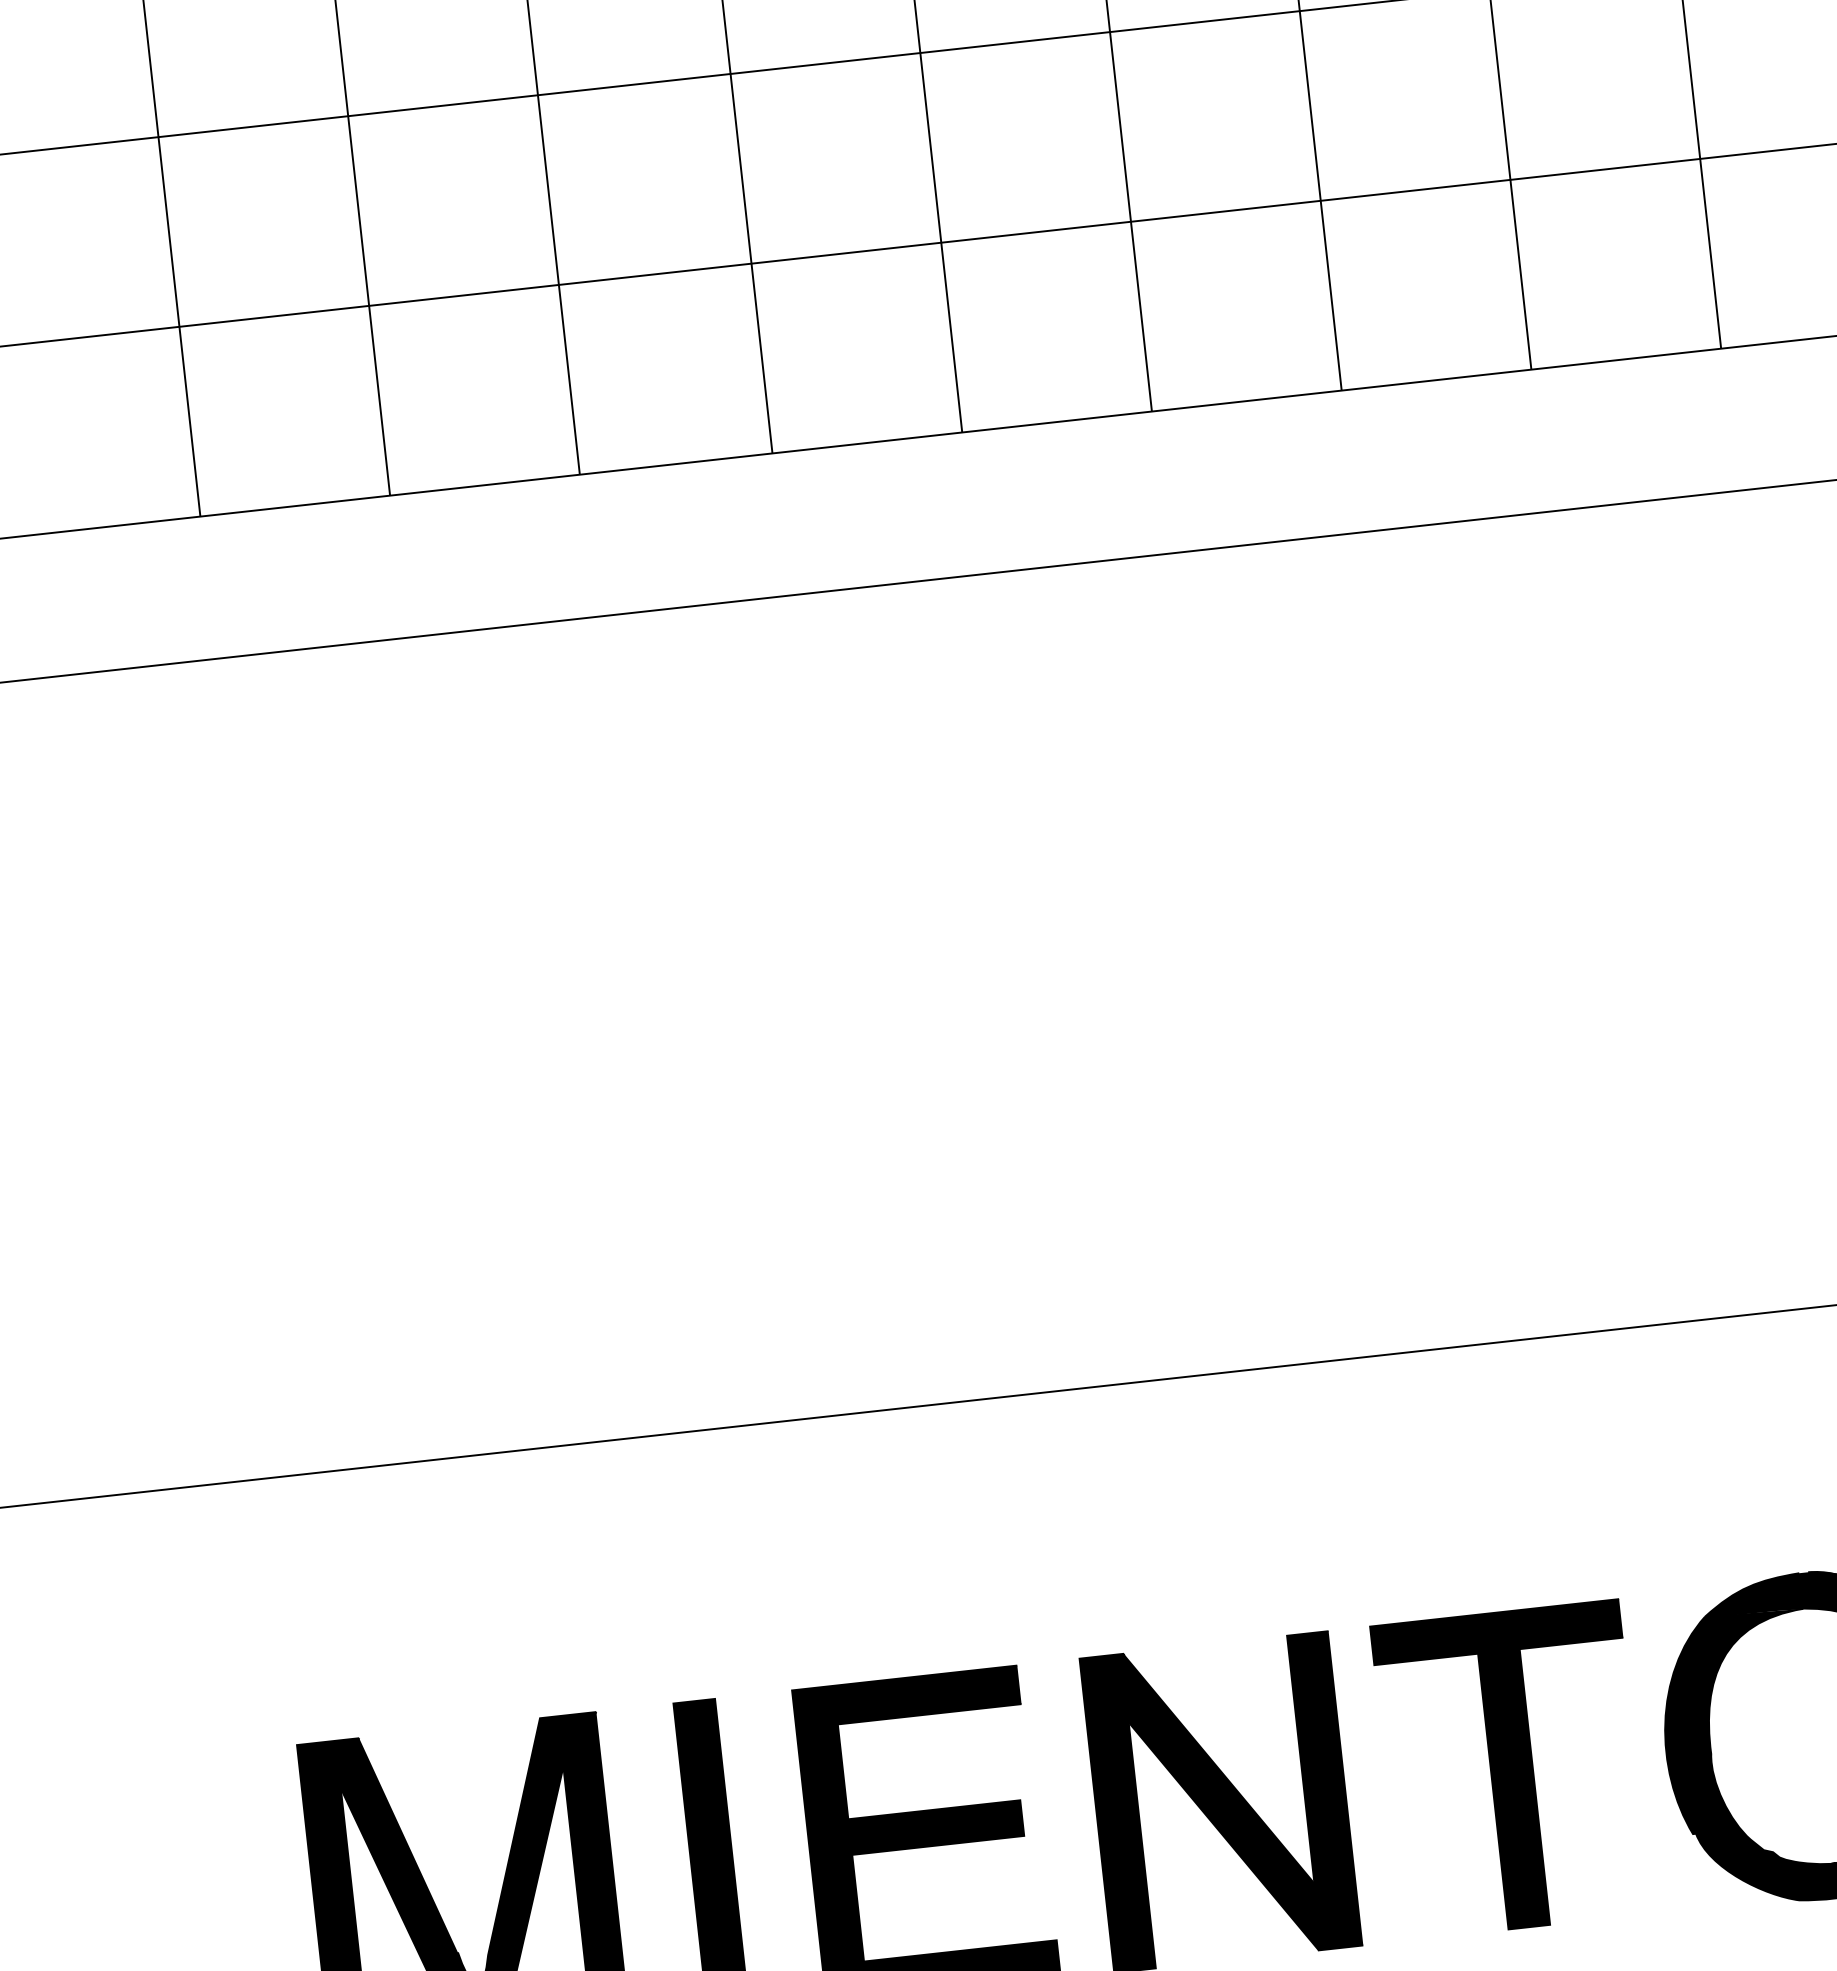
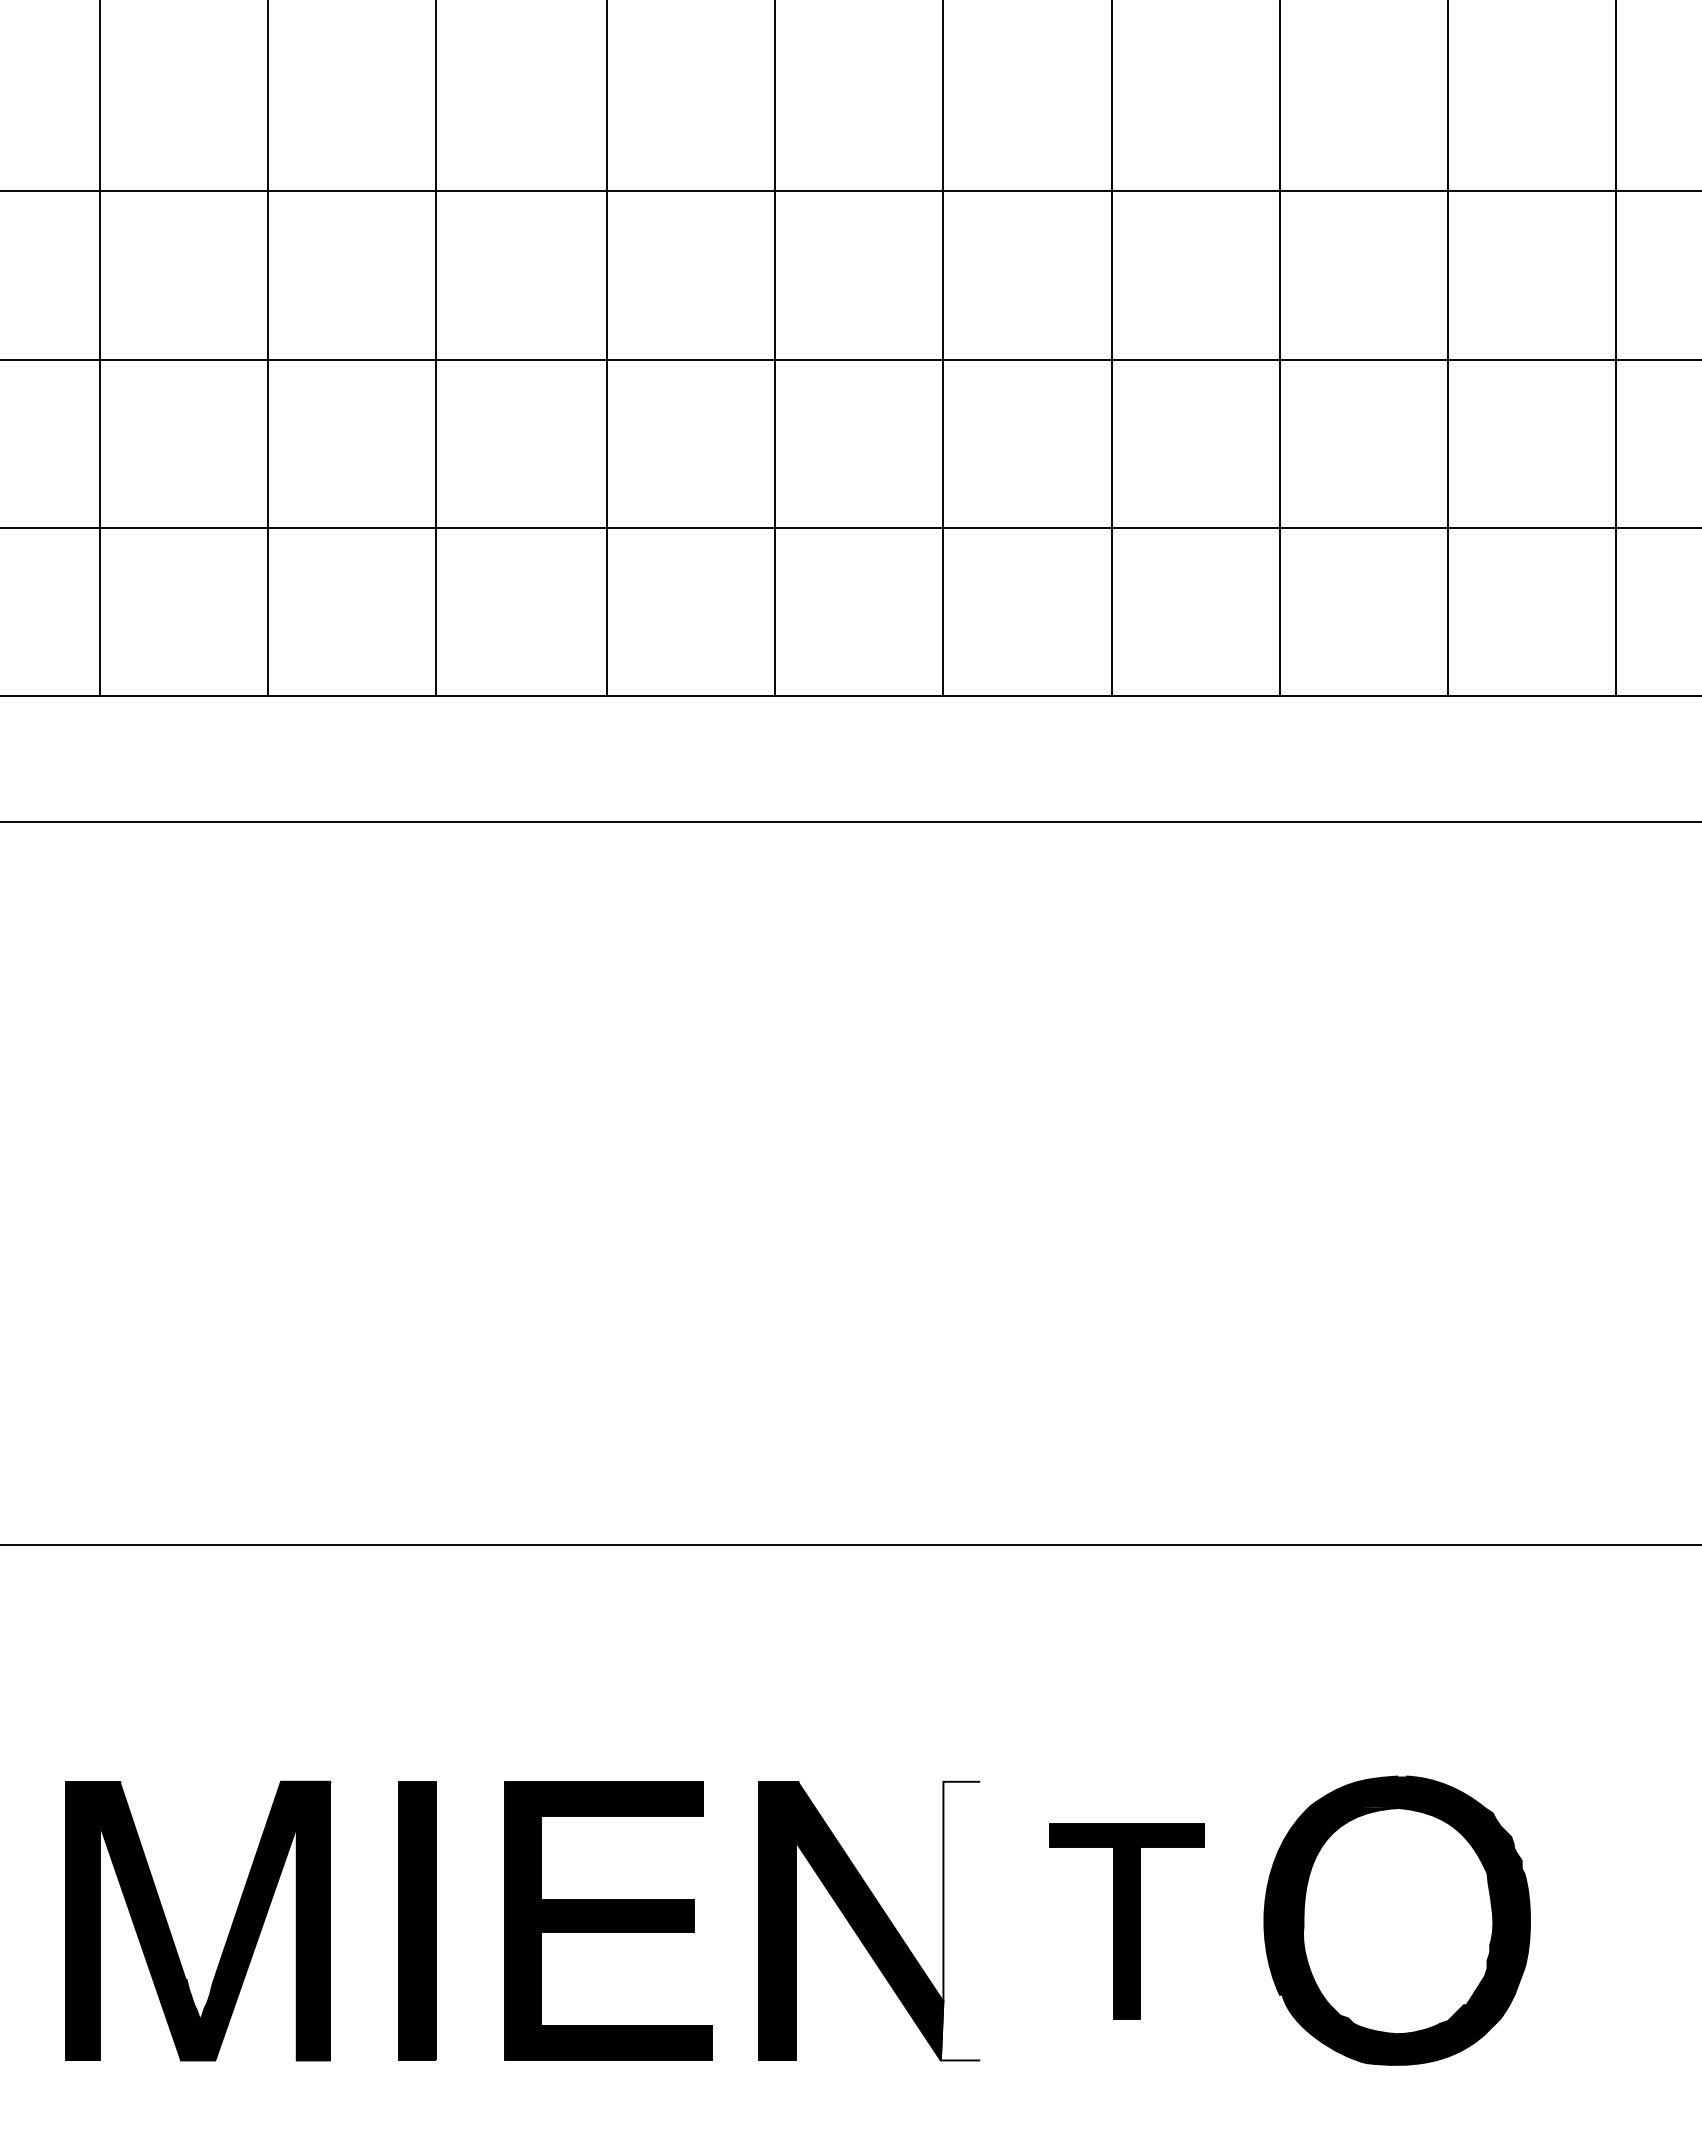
part: (1510, 1769) -> (1126, 1920), size x0.7
fill: (1323, 1790) -> (960, 1920), removed

